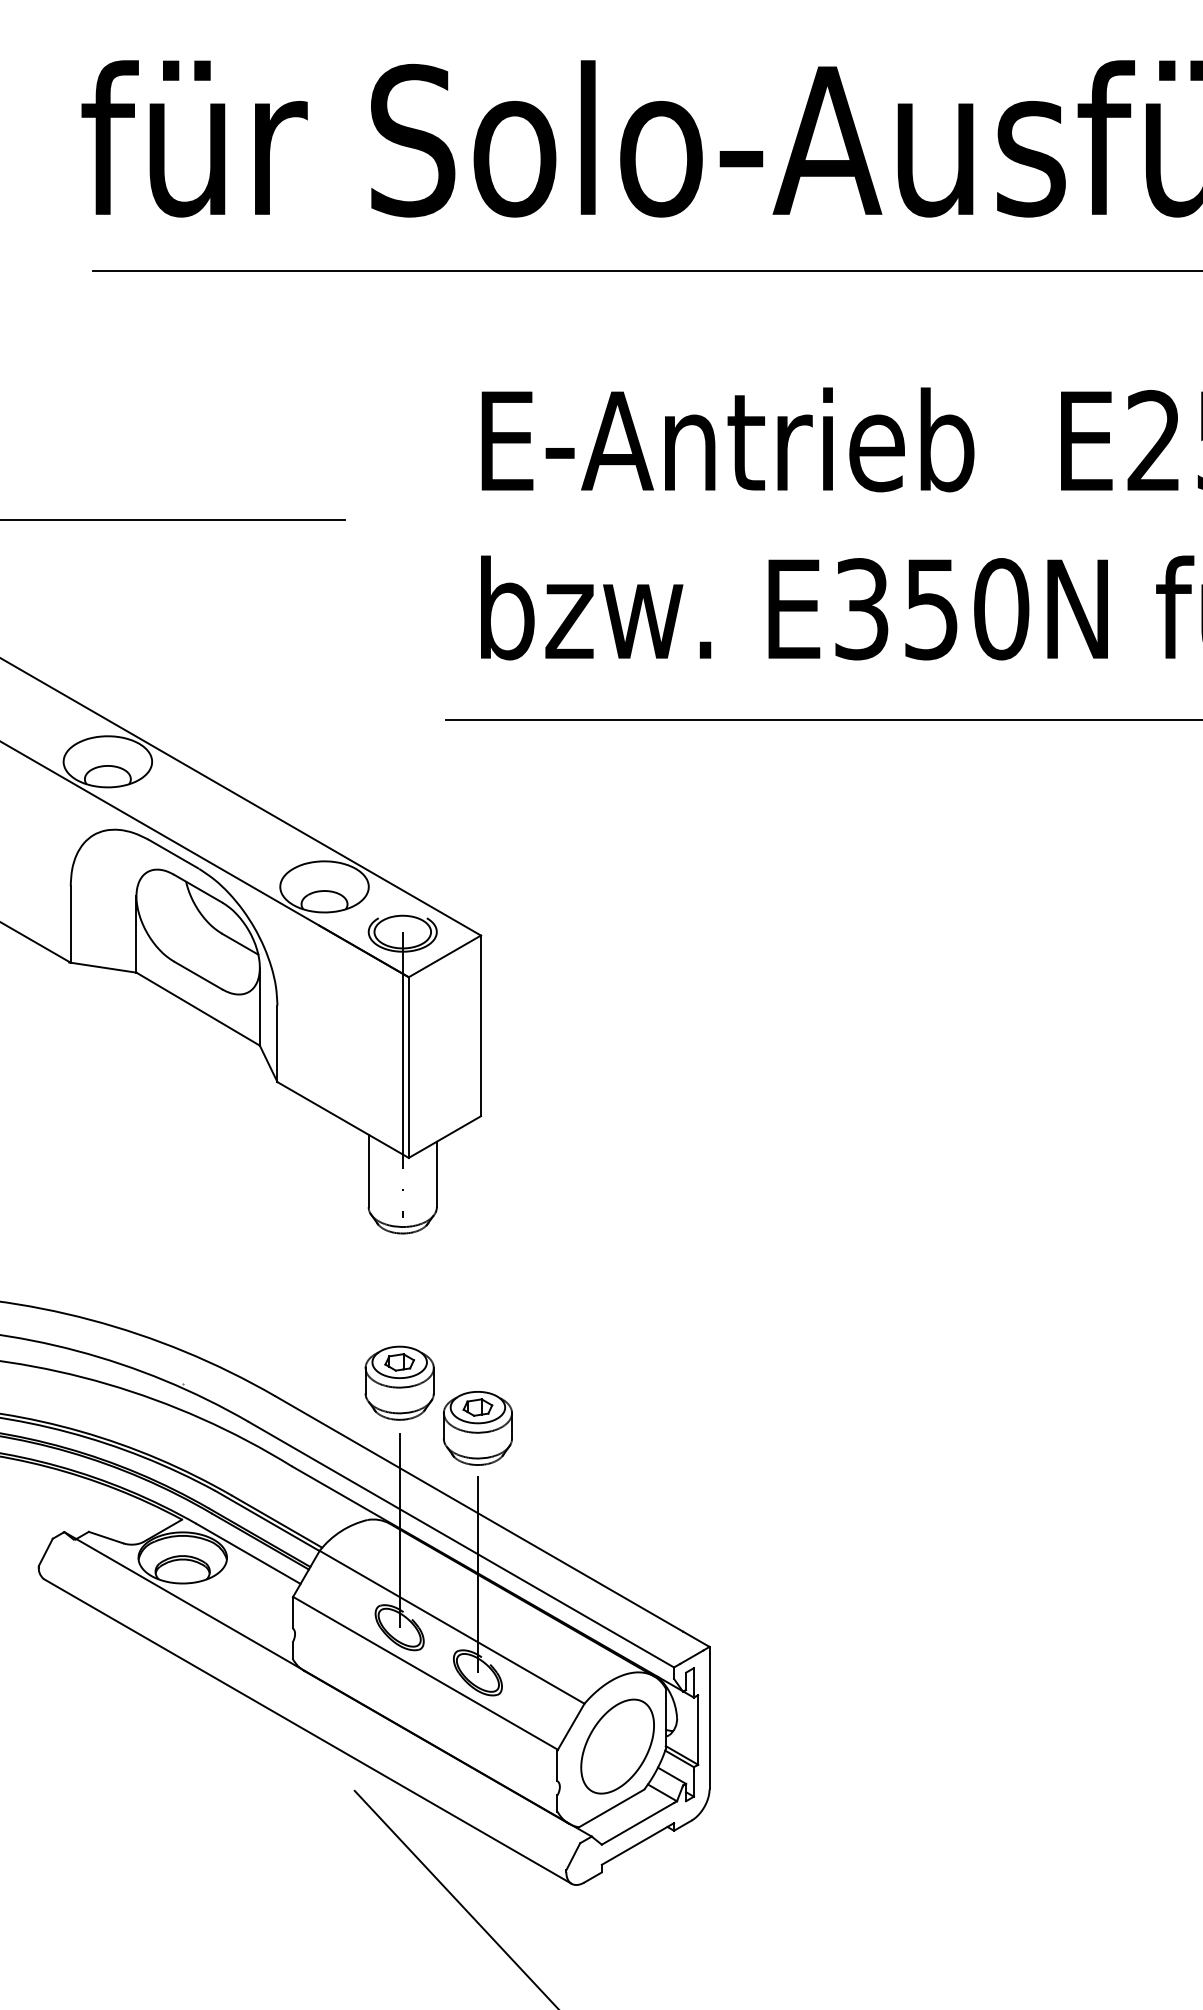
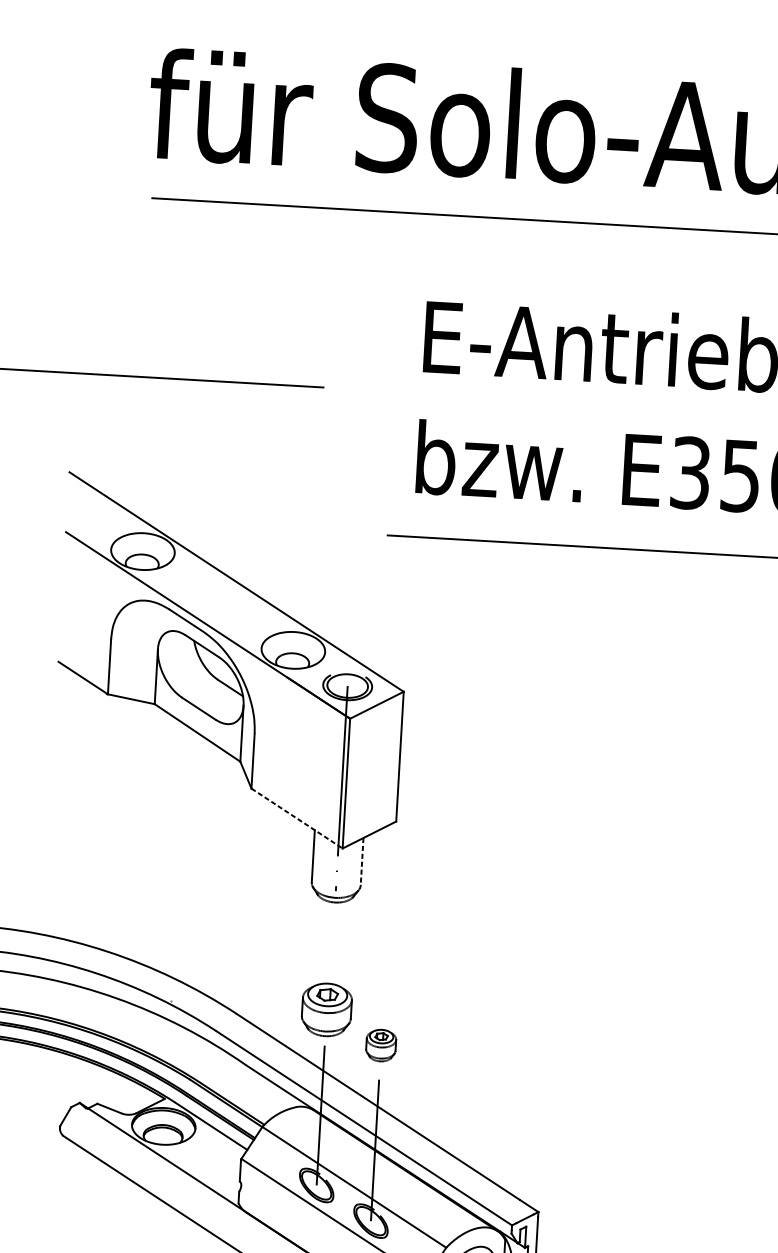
line: (343, 1120) -> (297, 818), solid -> dashed
line: (436, 1174) -> (361, 861), solid -> dashed
part: (477, 1428) -> (380, 1045), size x0.6

